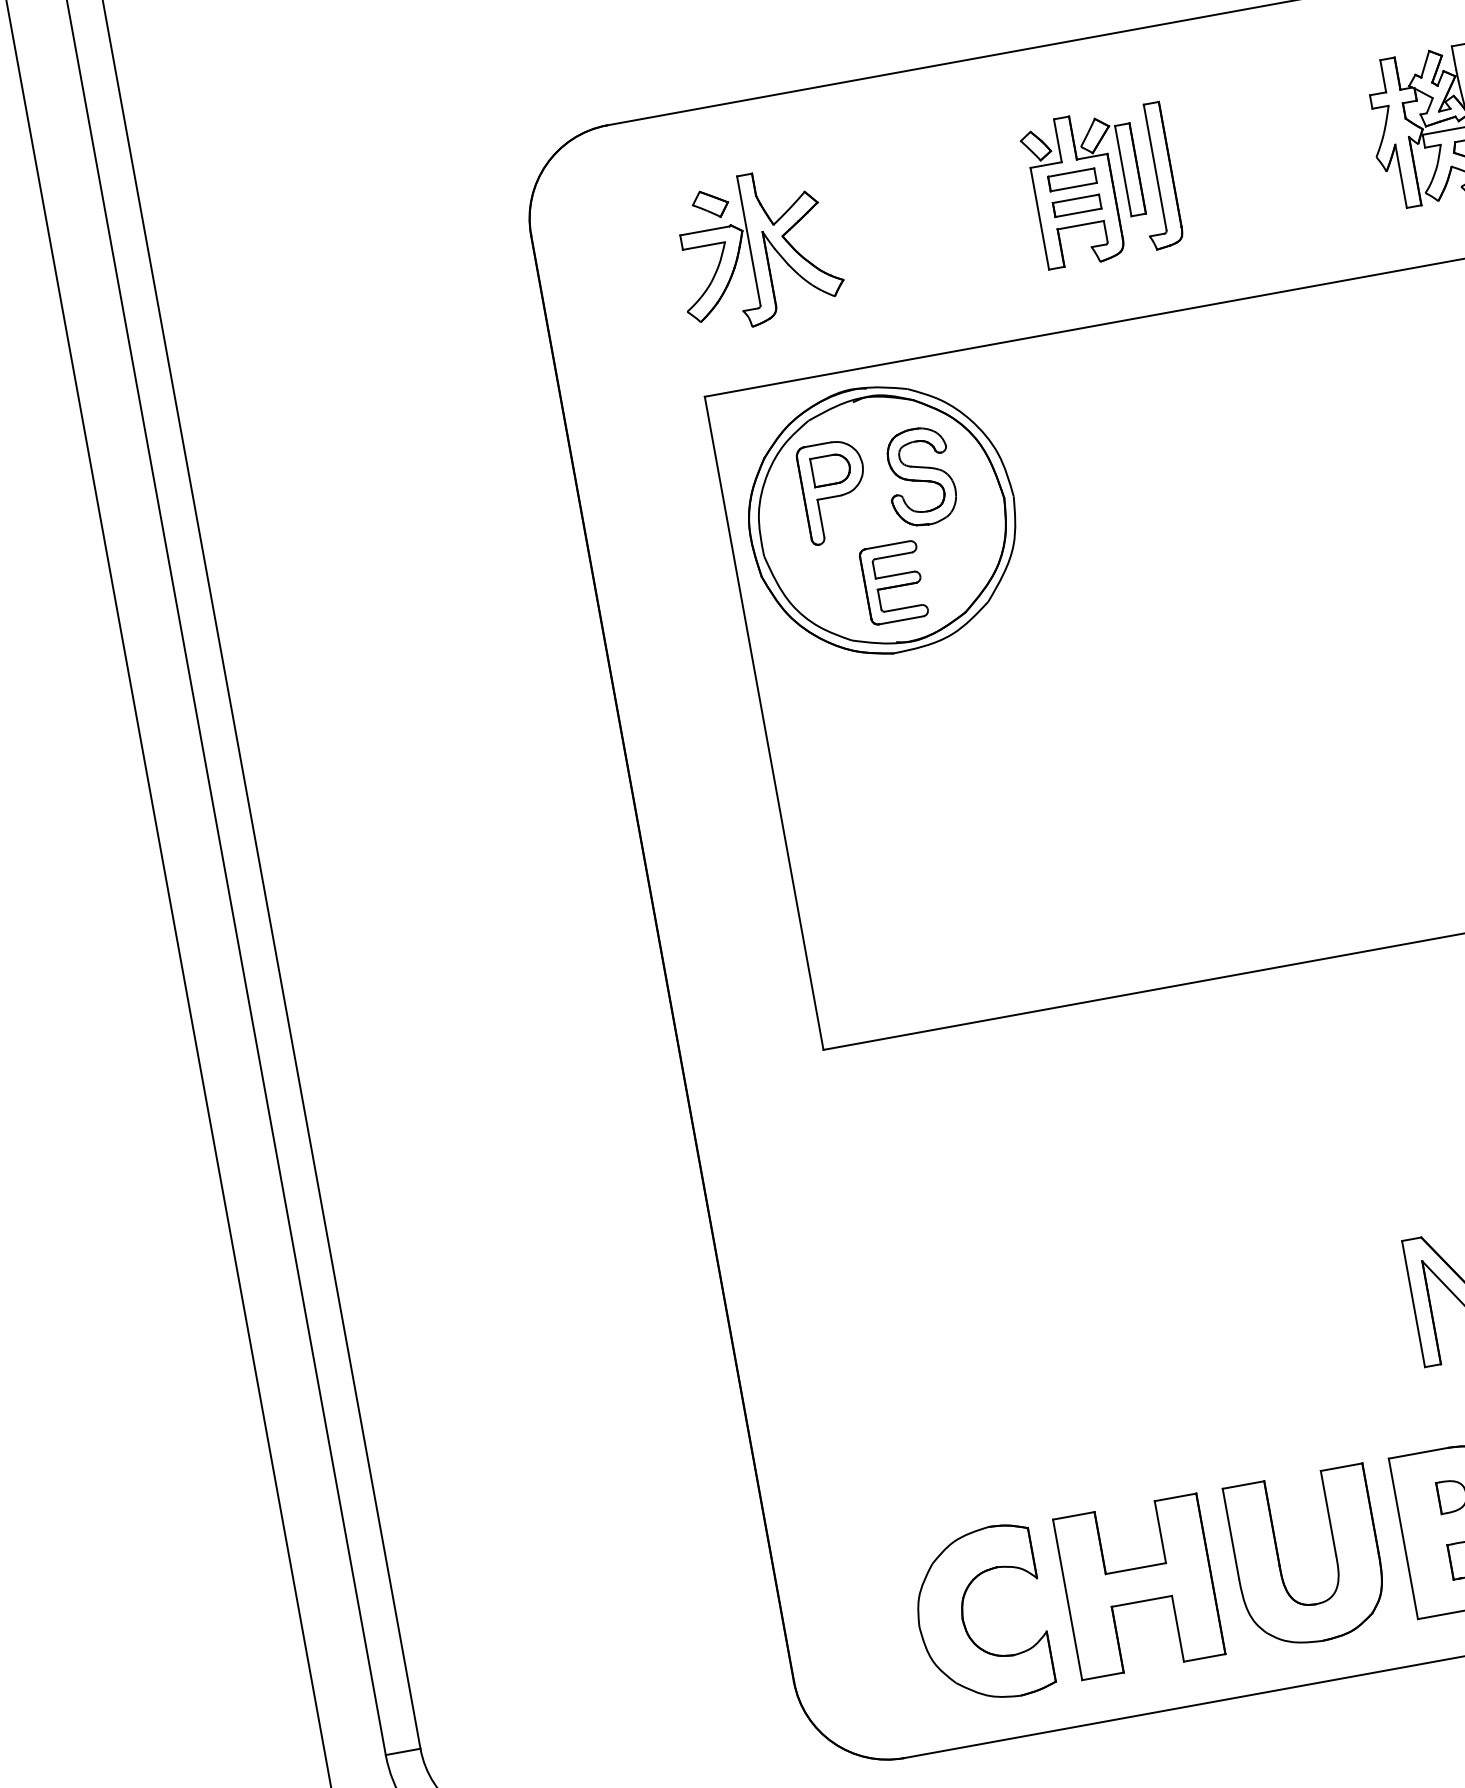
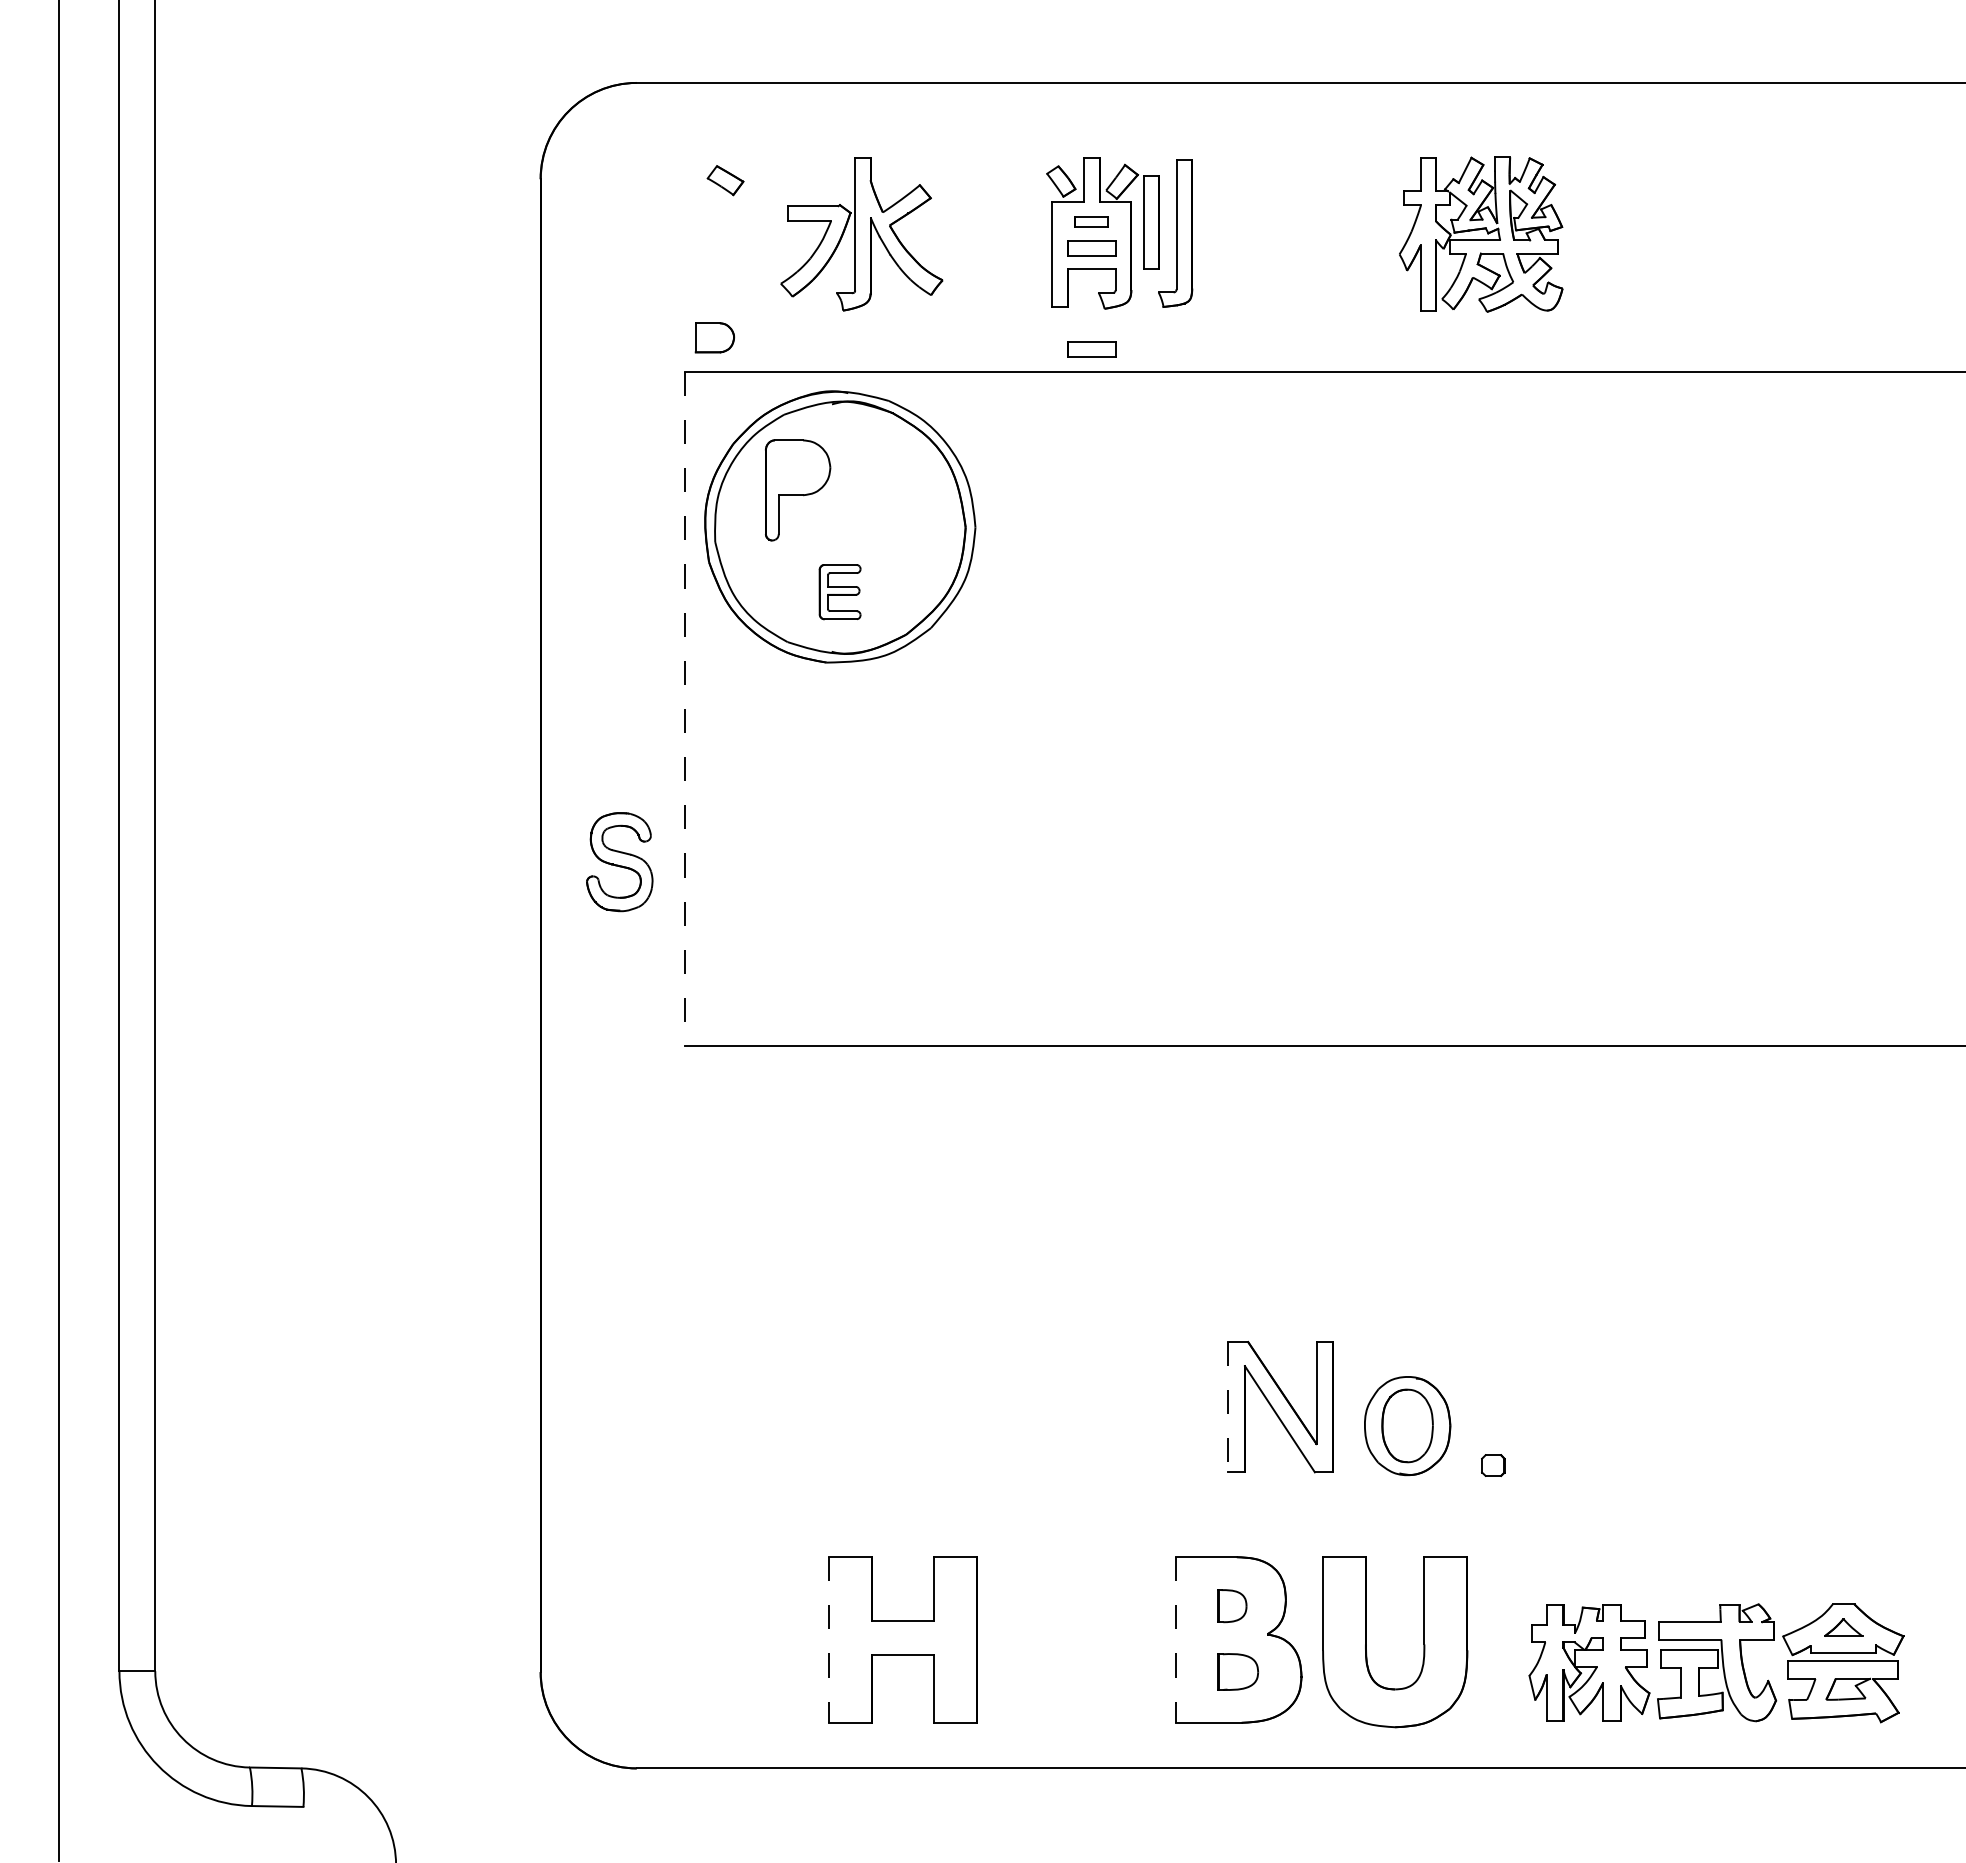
part: (1072, 179) -> (1091, 221), size x0.7
part: (756, 249) -> (861, 234), moved
part: (1094, 303) -> (1091, 349), added
part: (830, 469) -> (714, 337), moved
part: (920, 477) -> (619, 862), moved
part: (894, 582) -> (840, 591), size x0.7
line: (763, 723) -> (684, 709), solid -> dashed
line: (1413, 1304) -> (1228, 1407), solid -> dashed
line: (1403, 1539) -> (1175, 1640), solid -> dashed
part: (1334, 1553) -> (1104, 1642), removed
line: (1067, 1600) -> (828, 1640), solid -> dashed
part: (963, 1614) -> (722, 1635), removed

